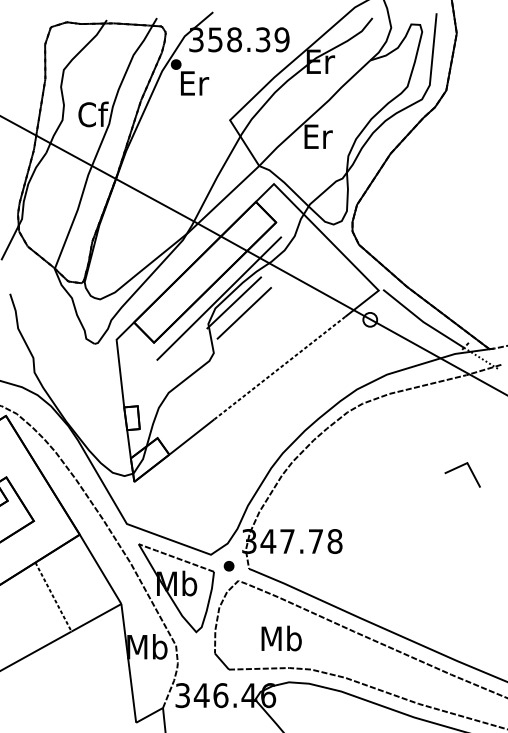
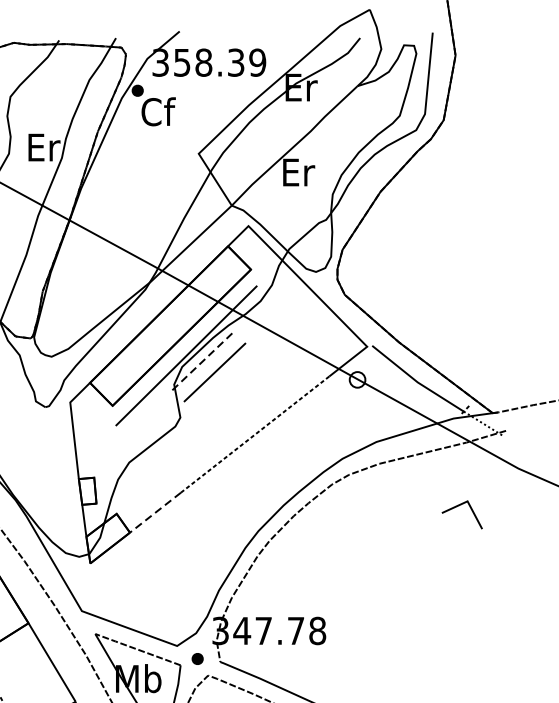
text: (194, 82) -> (158, 111), Er -> Cf
text: (93, 114) -> (44, 147), Cf -> Er
line: (234, 302) -> (203, 360), solid -> dashed
line: (191, 437) -> (155, 513), solid -> dashed
line: (458, 468) -> (457, 507), moved

